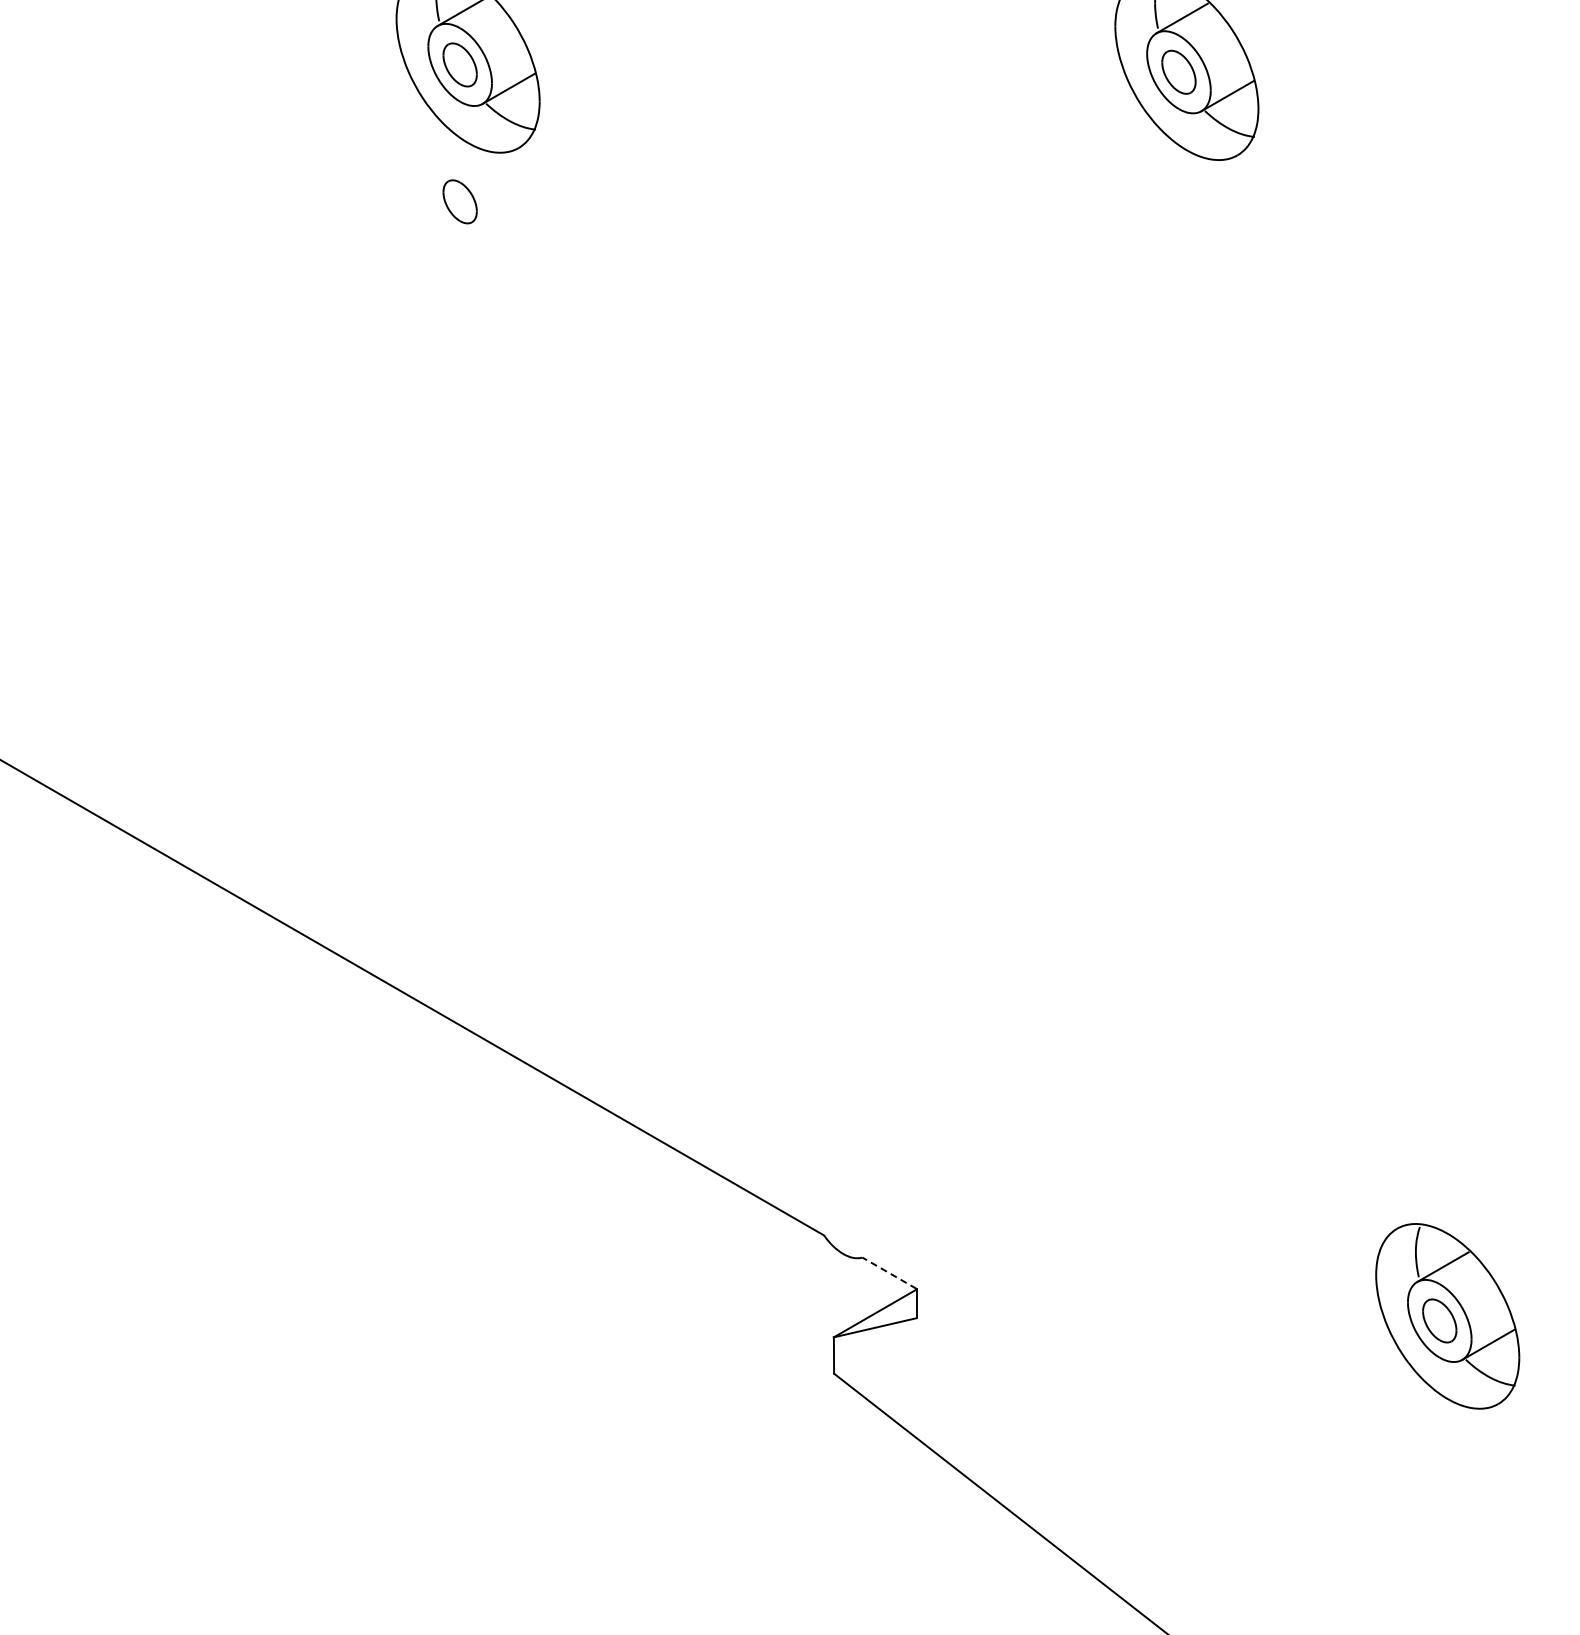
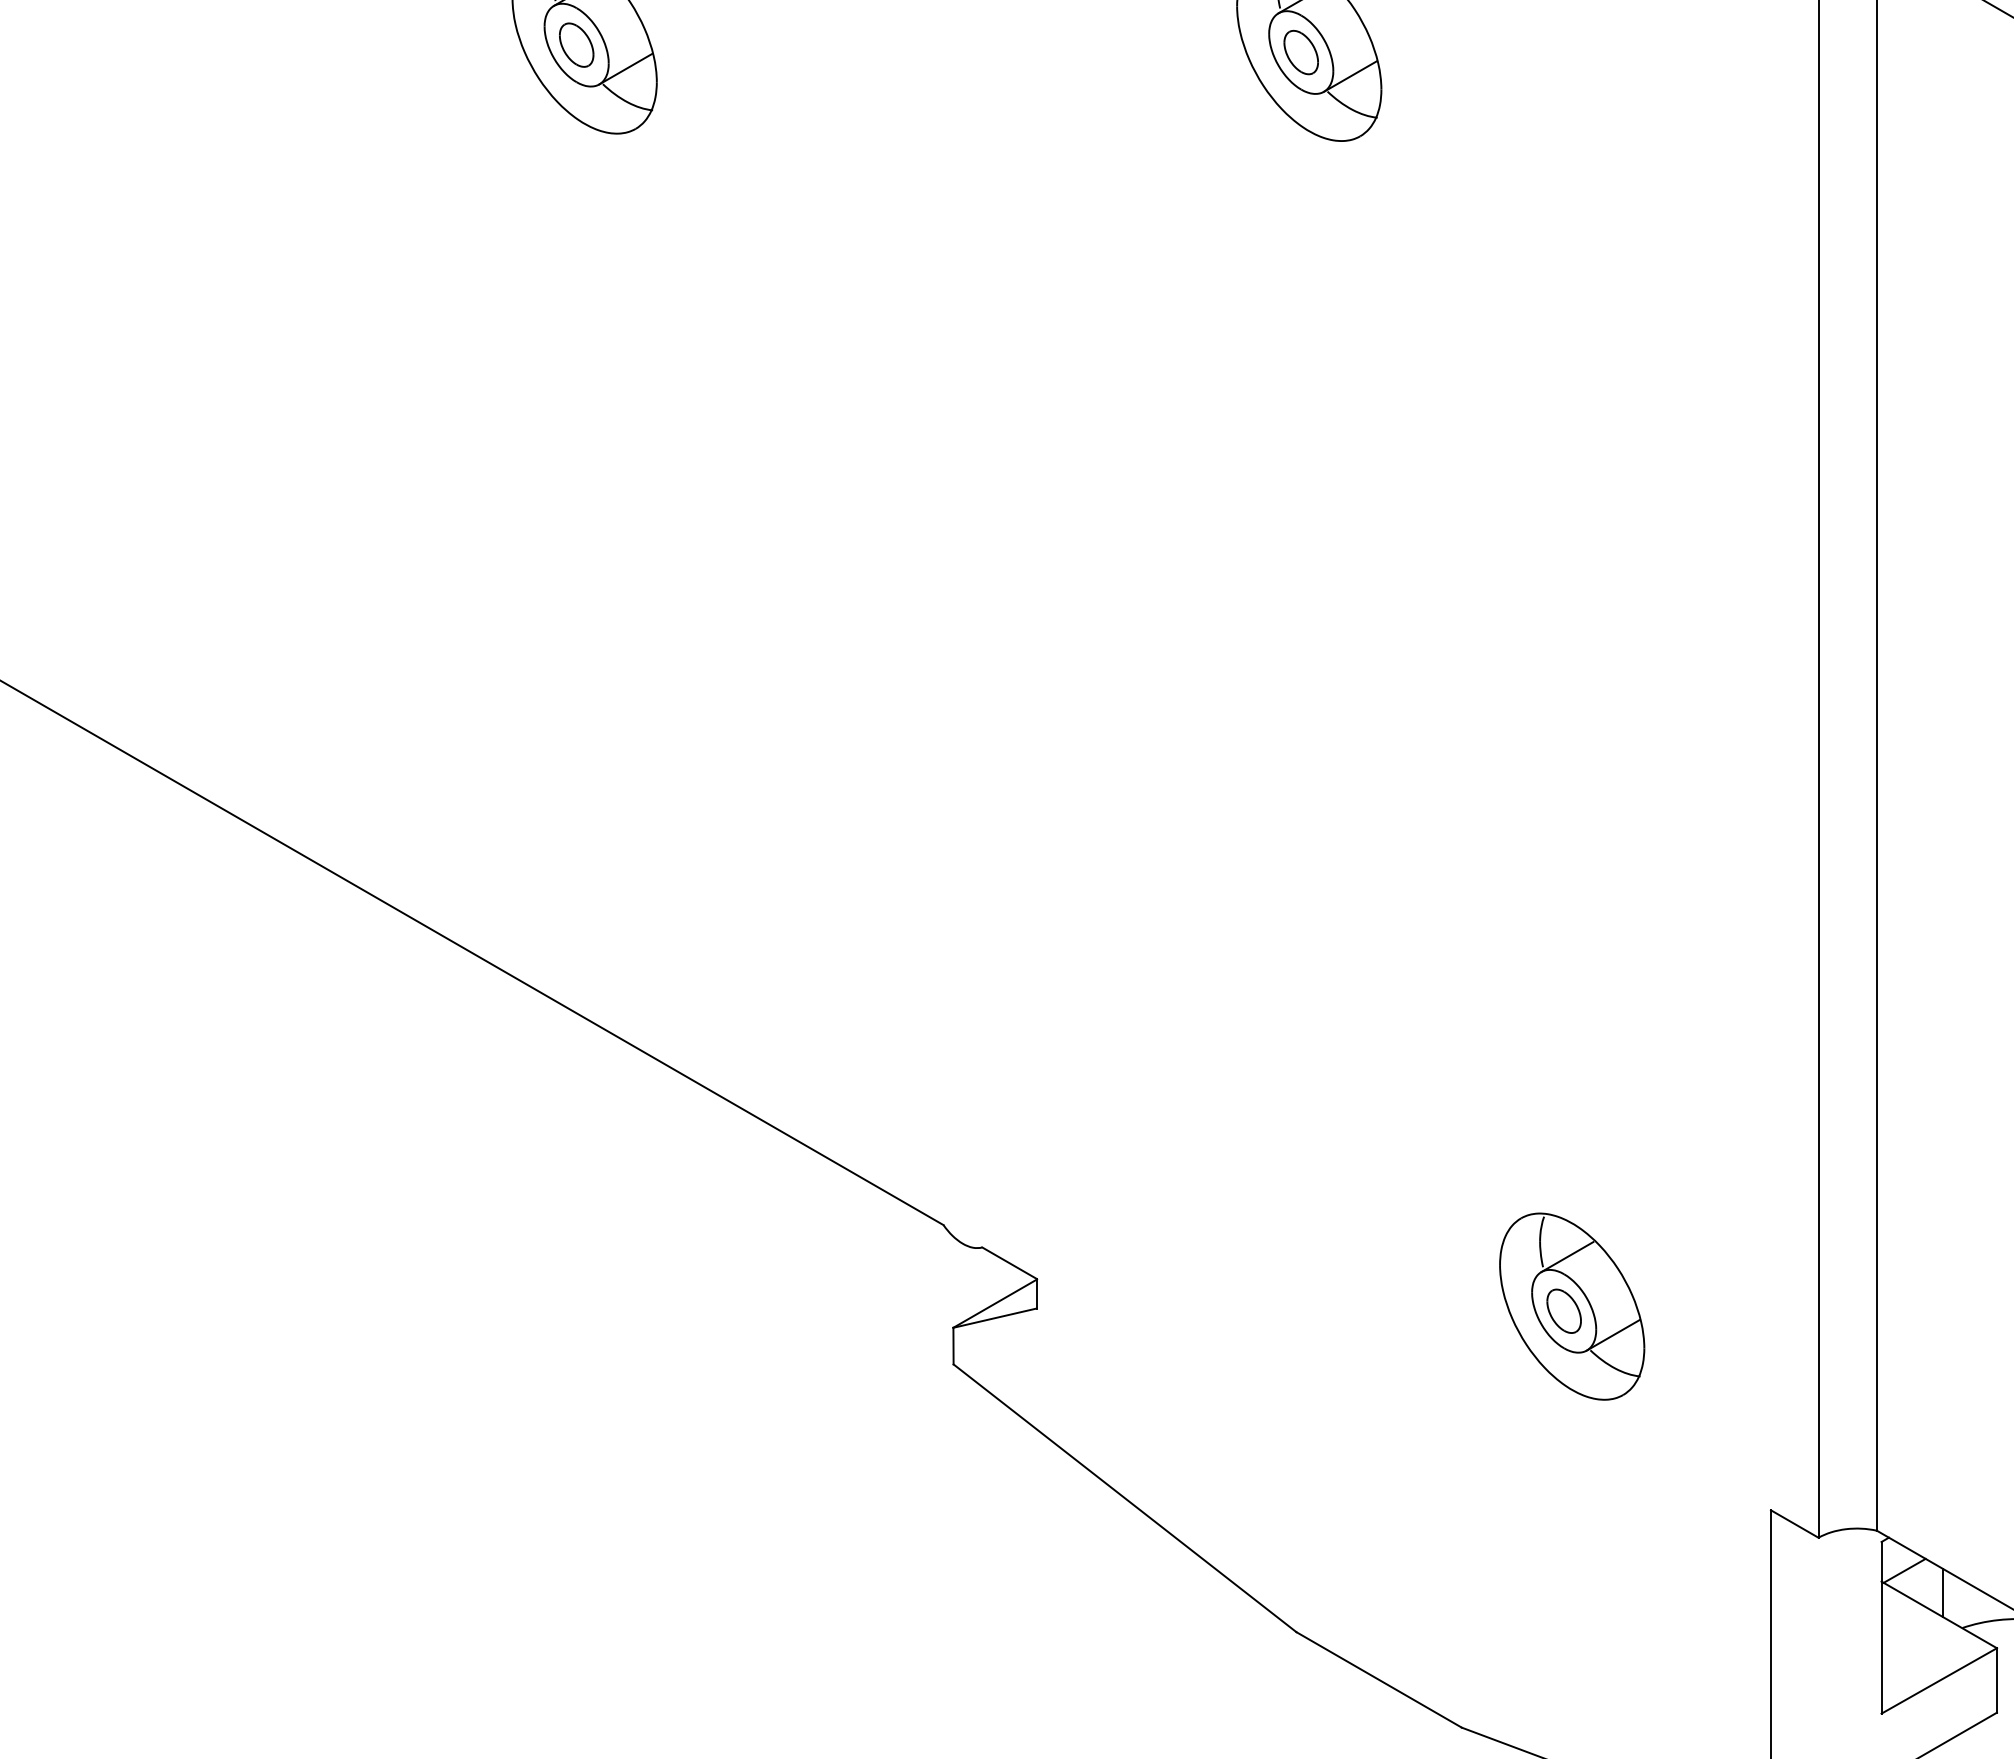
part: (460, 201) -> (576, 182), removed
line: (889, 1272) -> (1009, 1262), dashed -> solid

